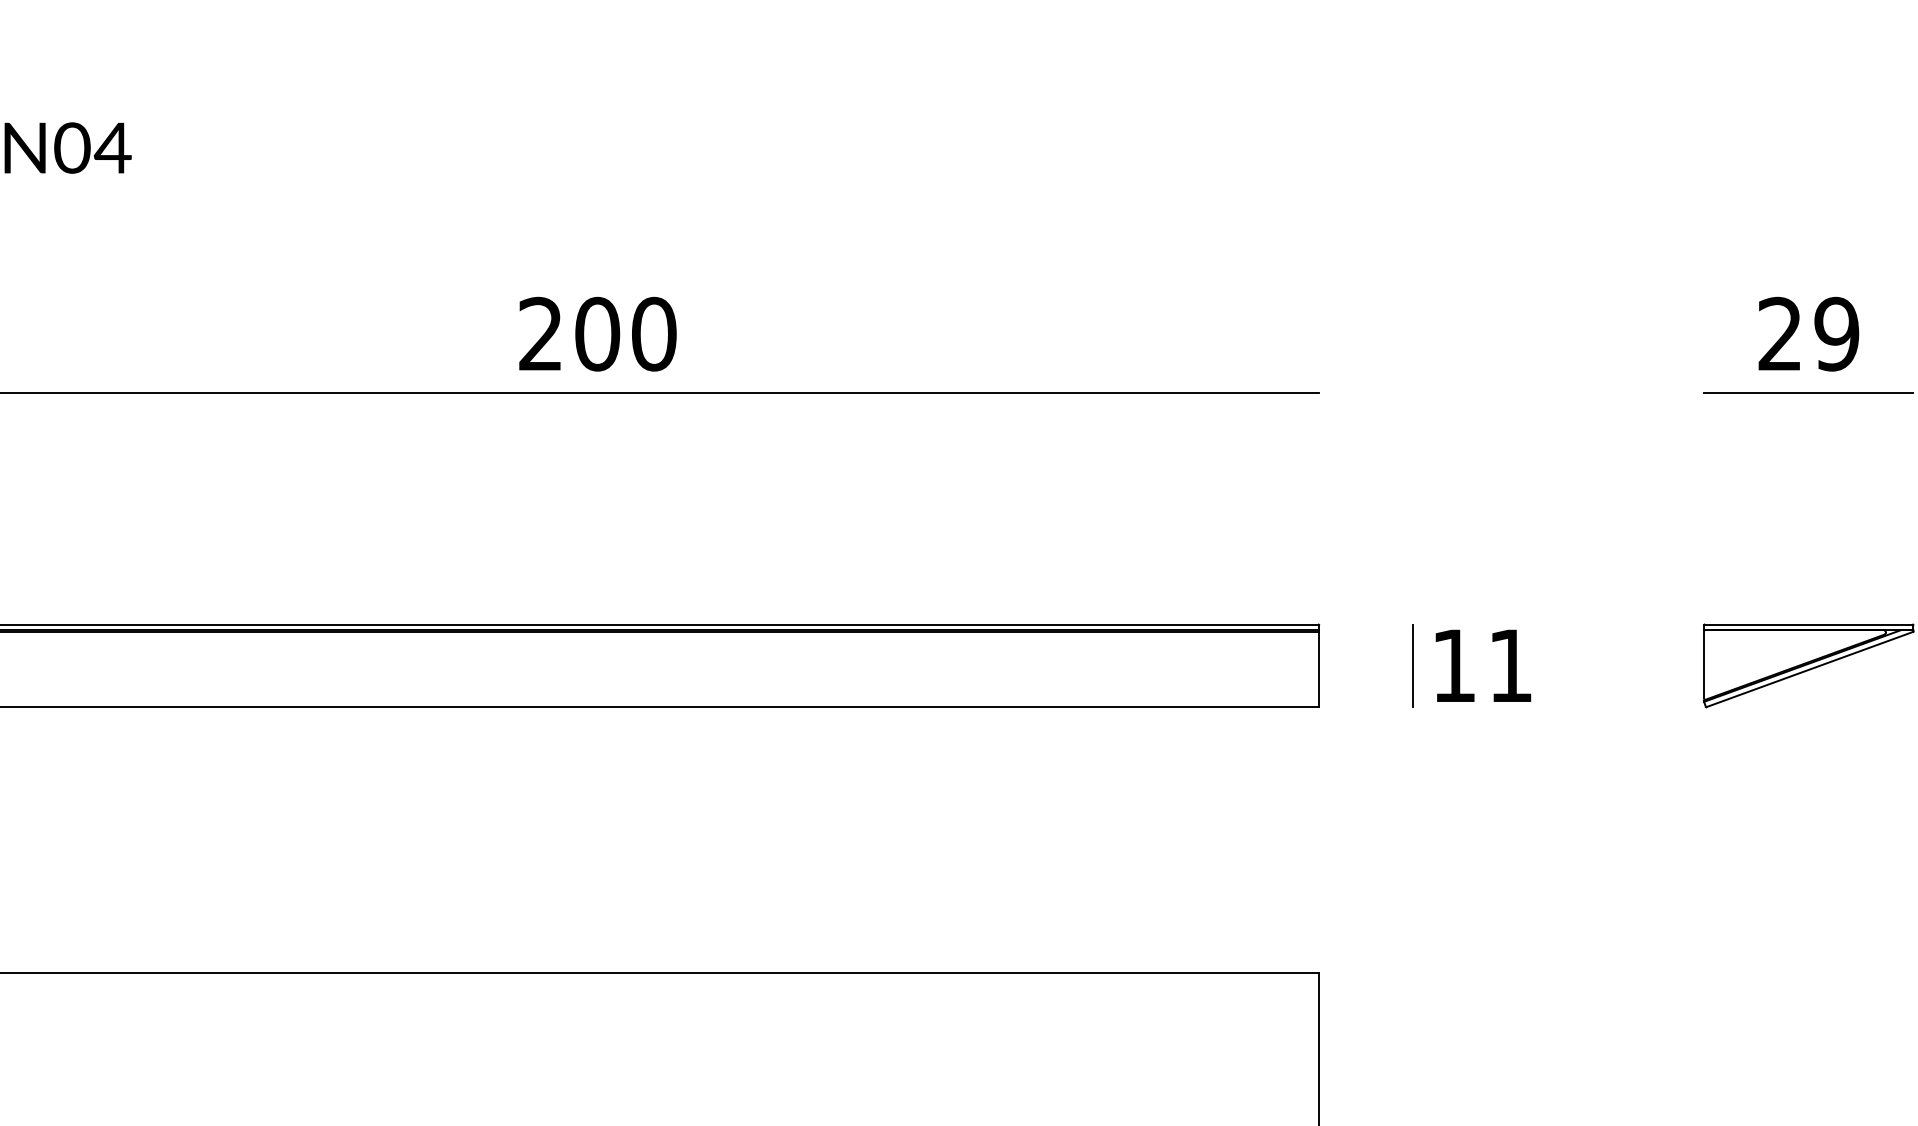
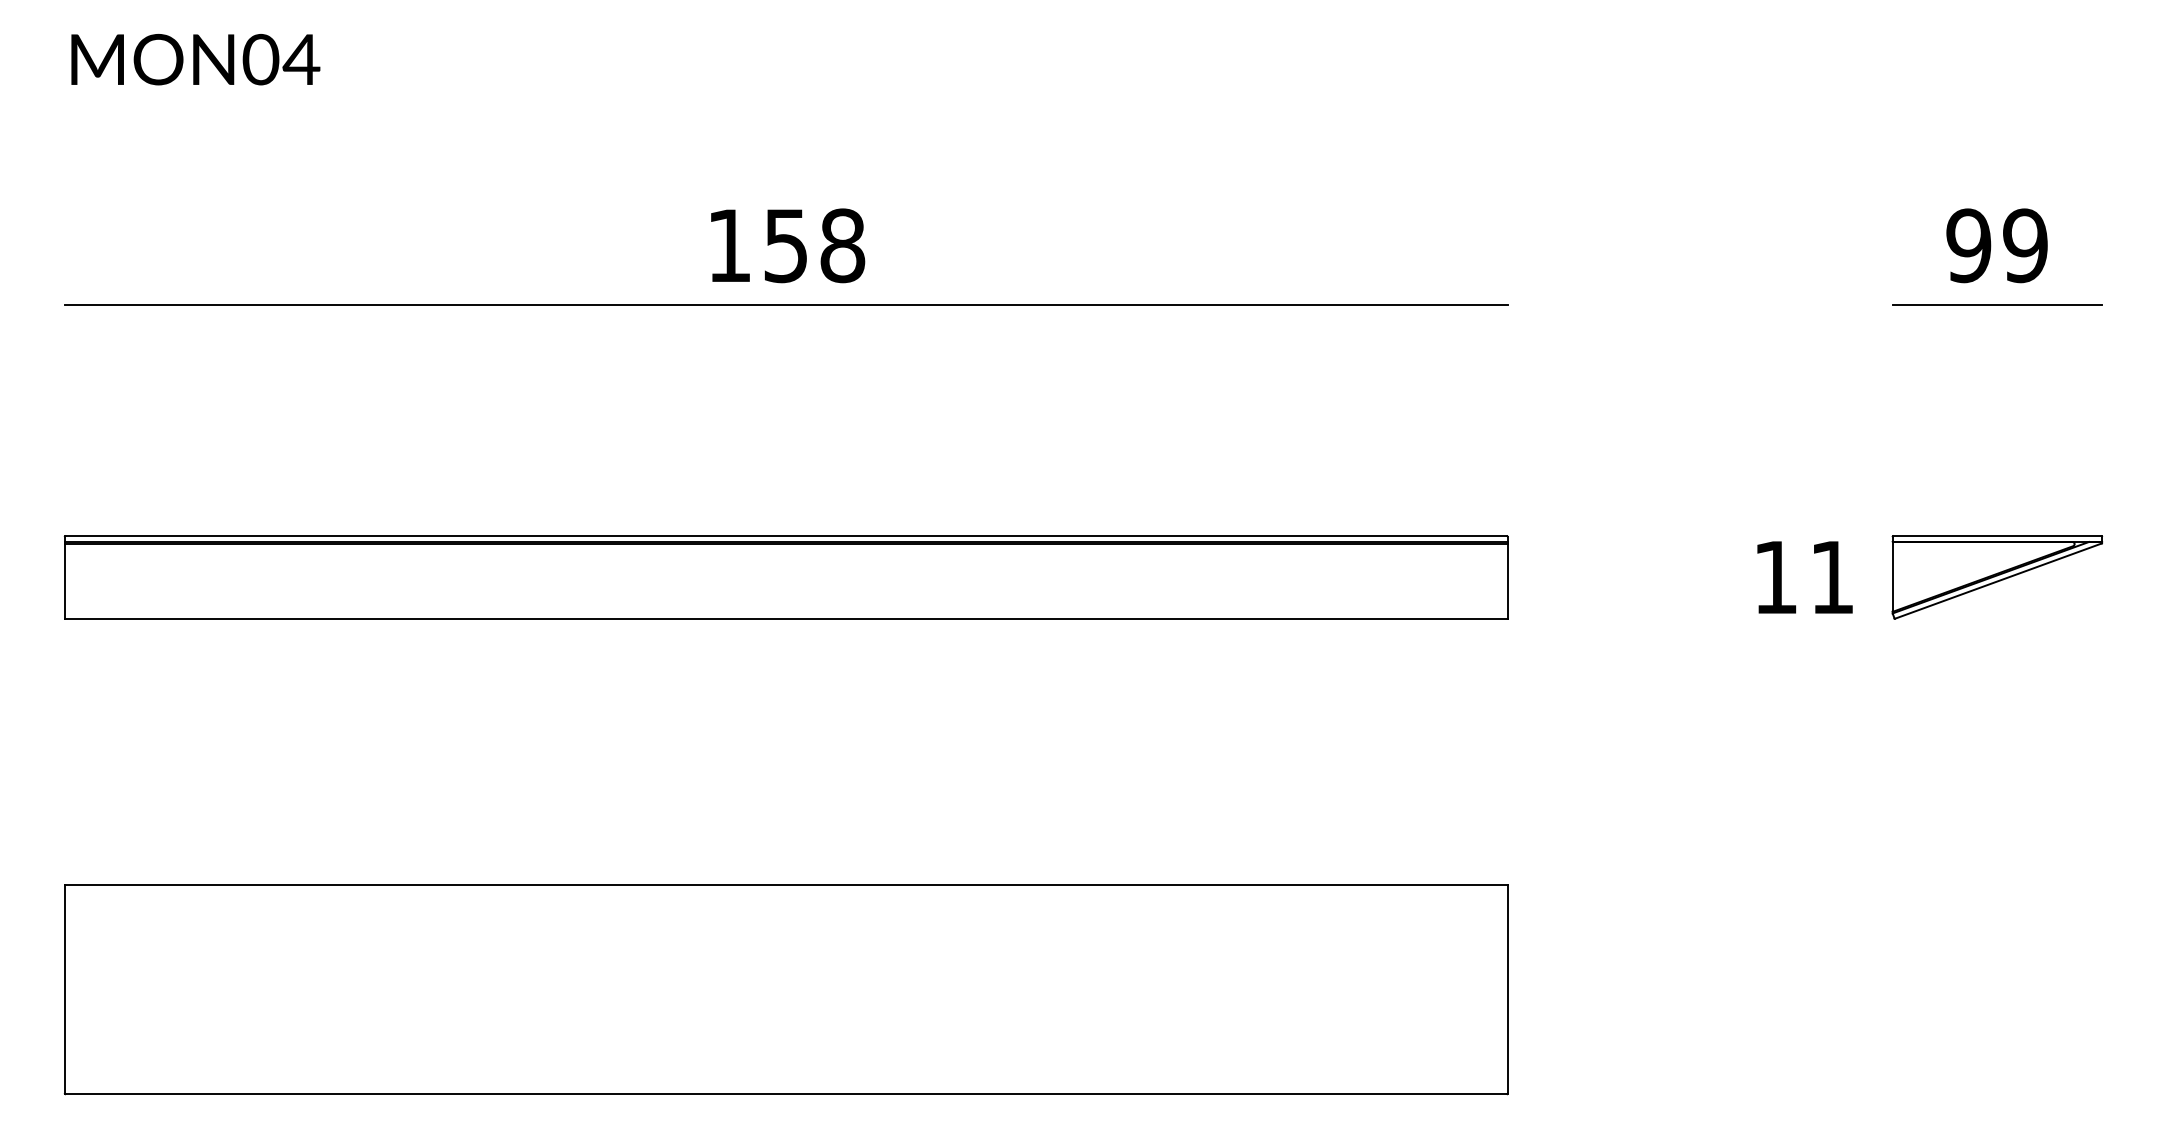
text: (597, 333) -> (786, 245), 200 -> 158
text: (1779, 333) -> (1968, 245), 29 -> 99
line: (1412, 665) -> (1601, 577), removed
text: (1482, 665) -> (1804, 577), moved

